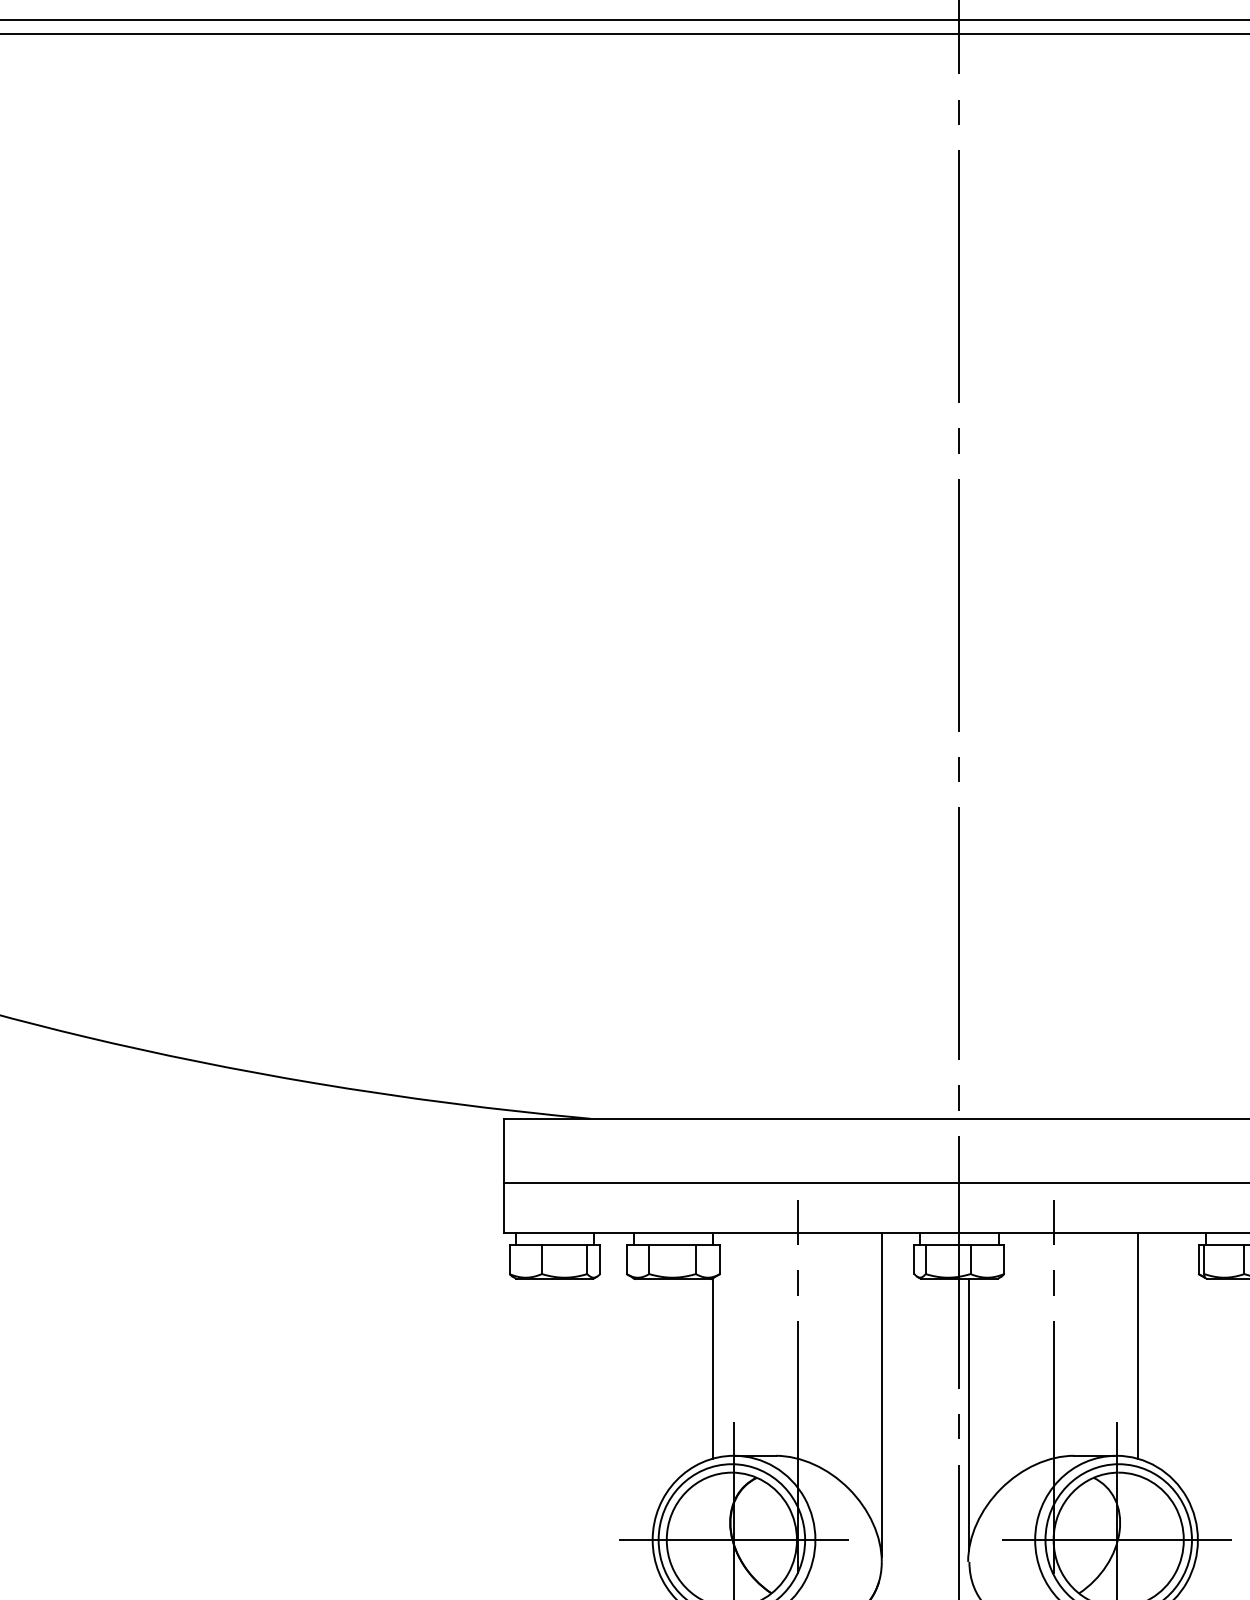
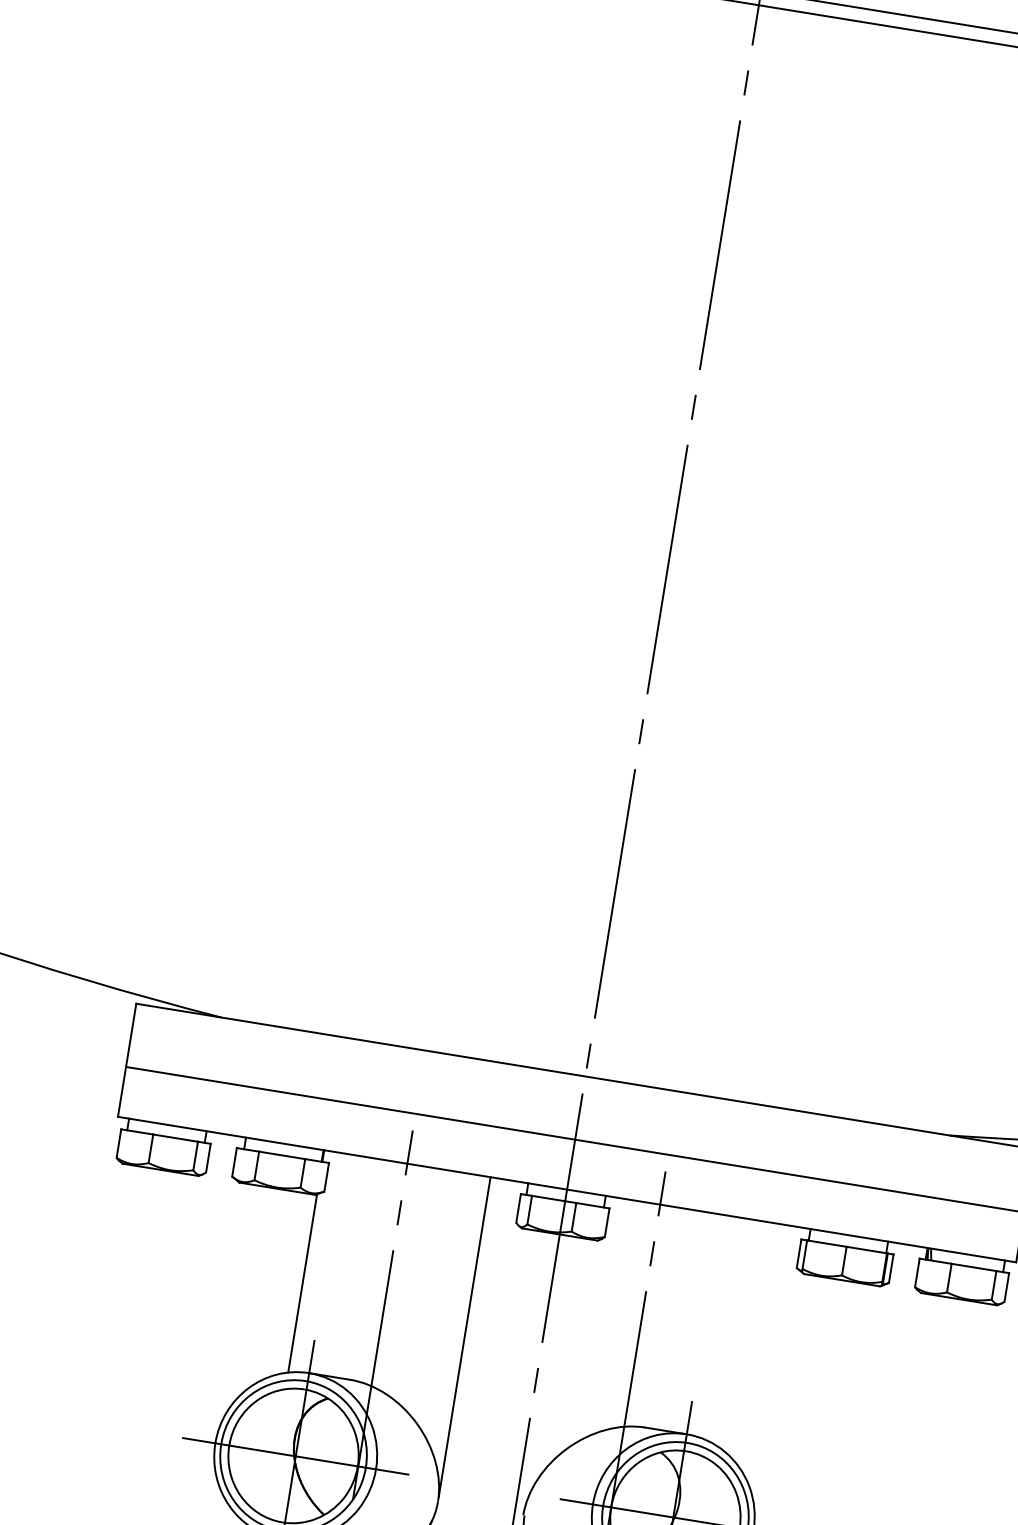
line: (1137, 1345) -> (725, 1328), removed
line: (969, 1414) -> (548, 1370), removed

